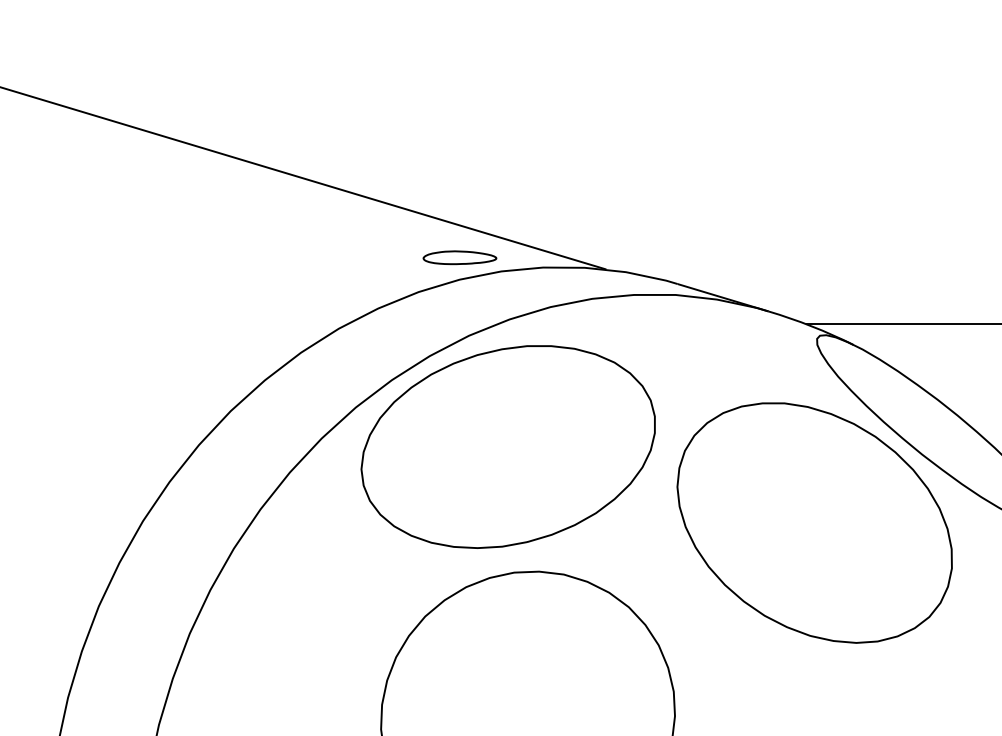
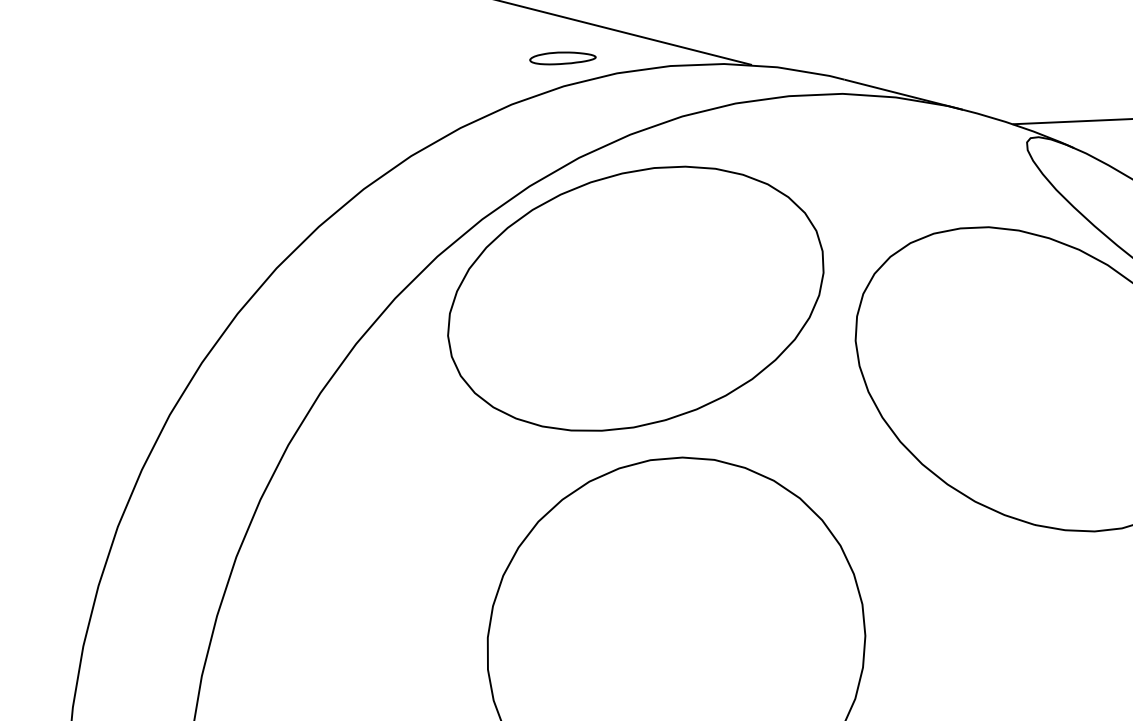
part: (459, 257) -> (562, 57), size x0.7

